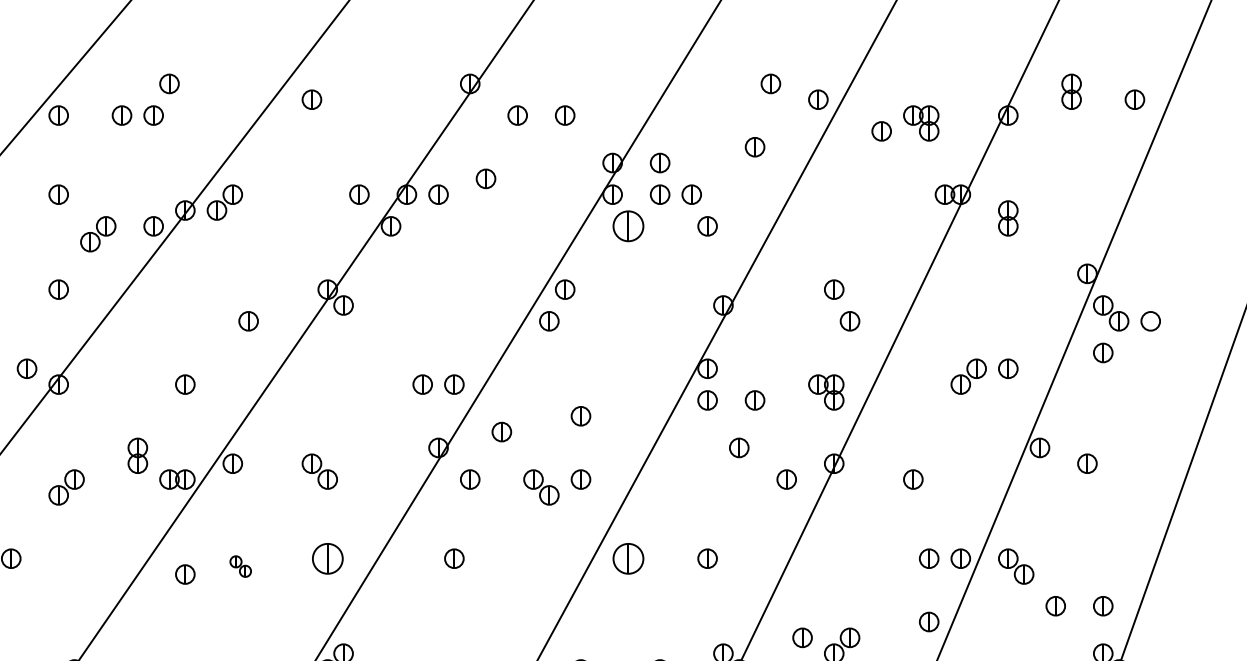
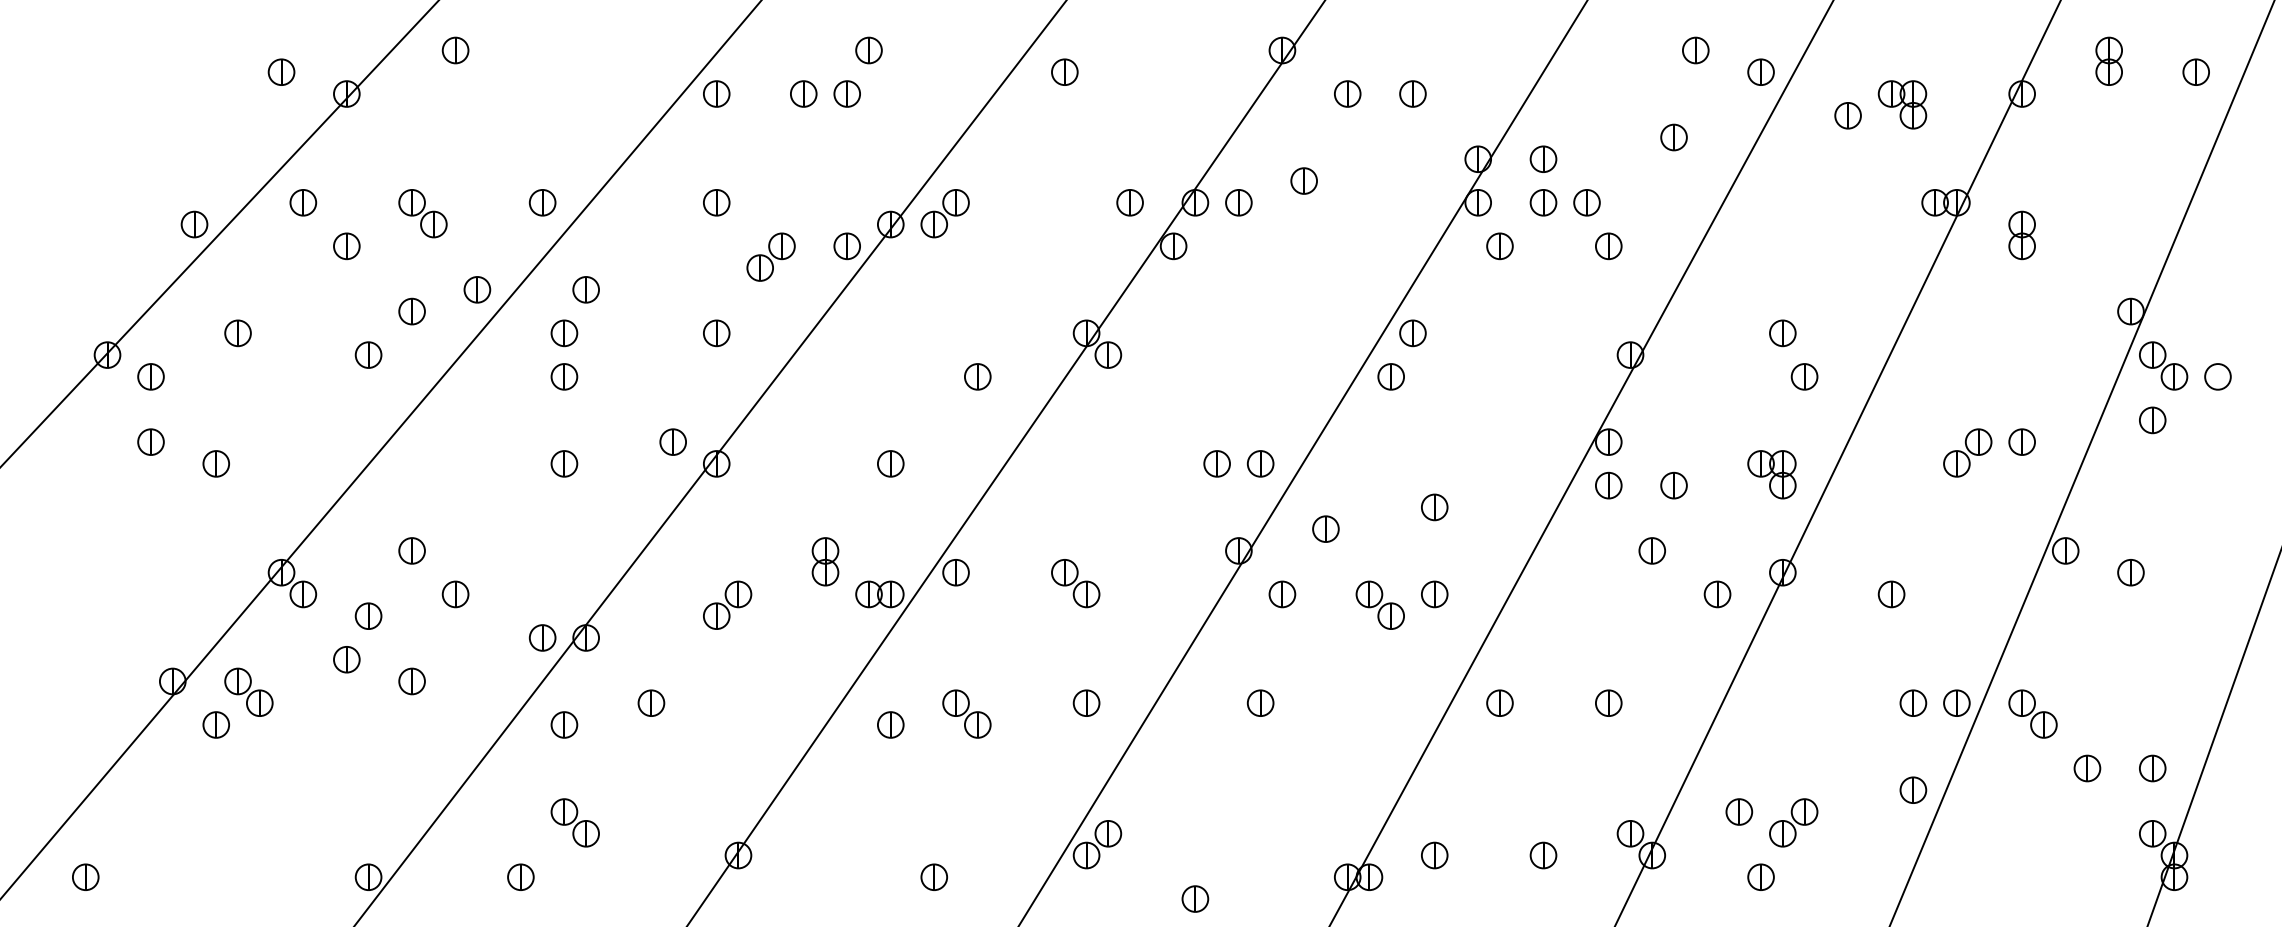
part: (628, 226) -> (1499, 246), size x0.62
part: (327, 558) -> (1086, 702), size x0.62
part: (628, 558) -> (1499, 702), size x0.62
part: (240, 566) -> (966, 713), size x1.67

